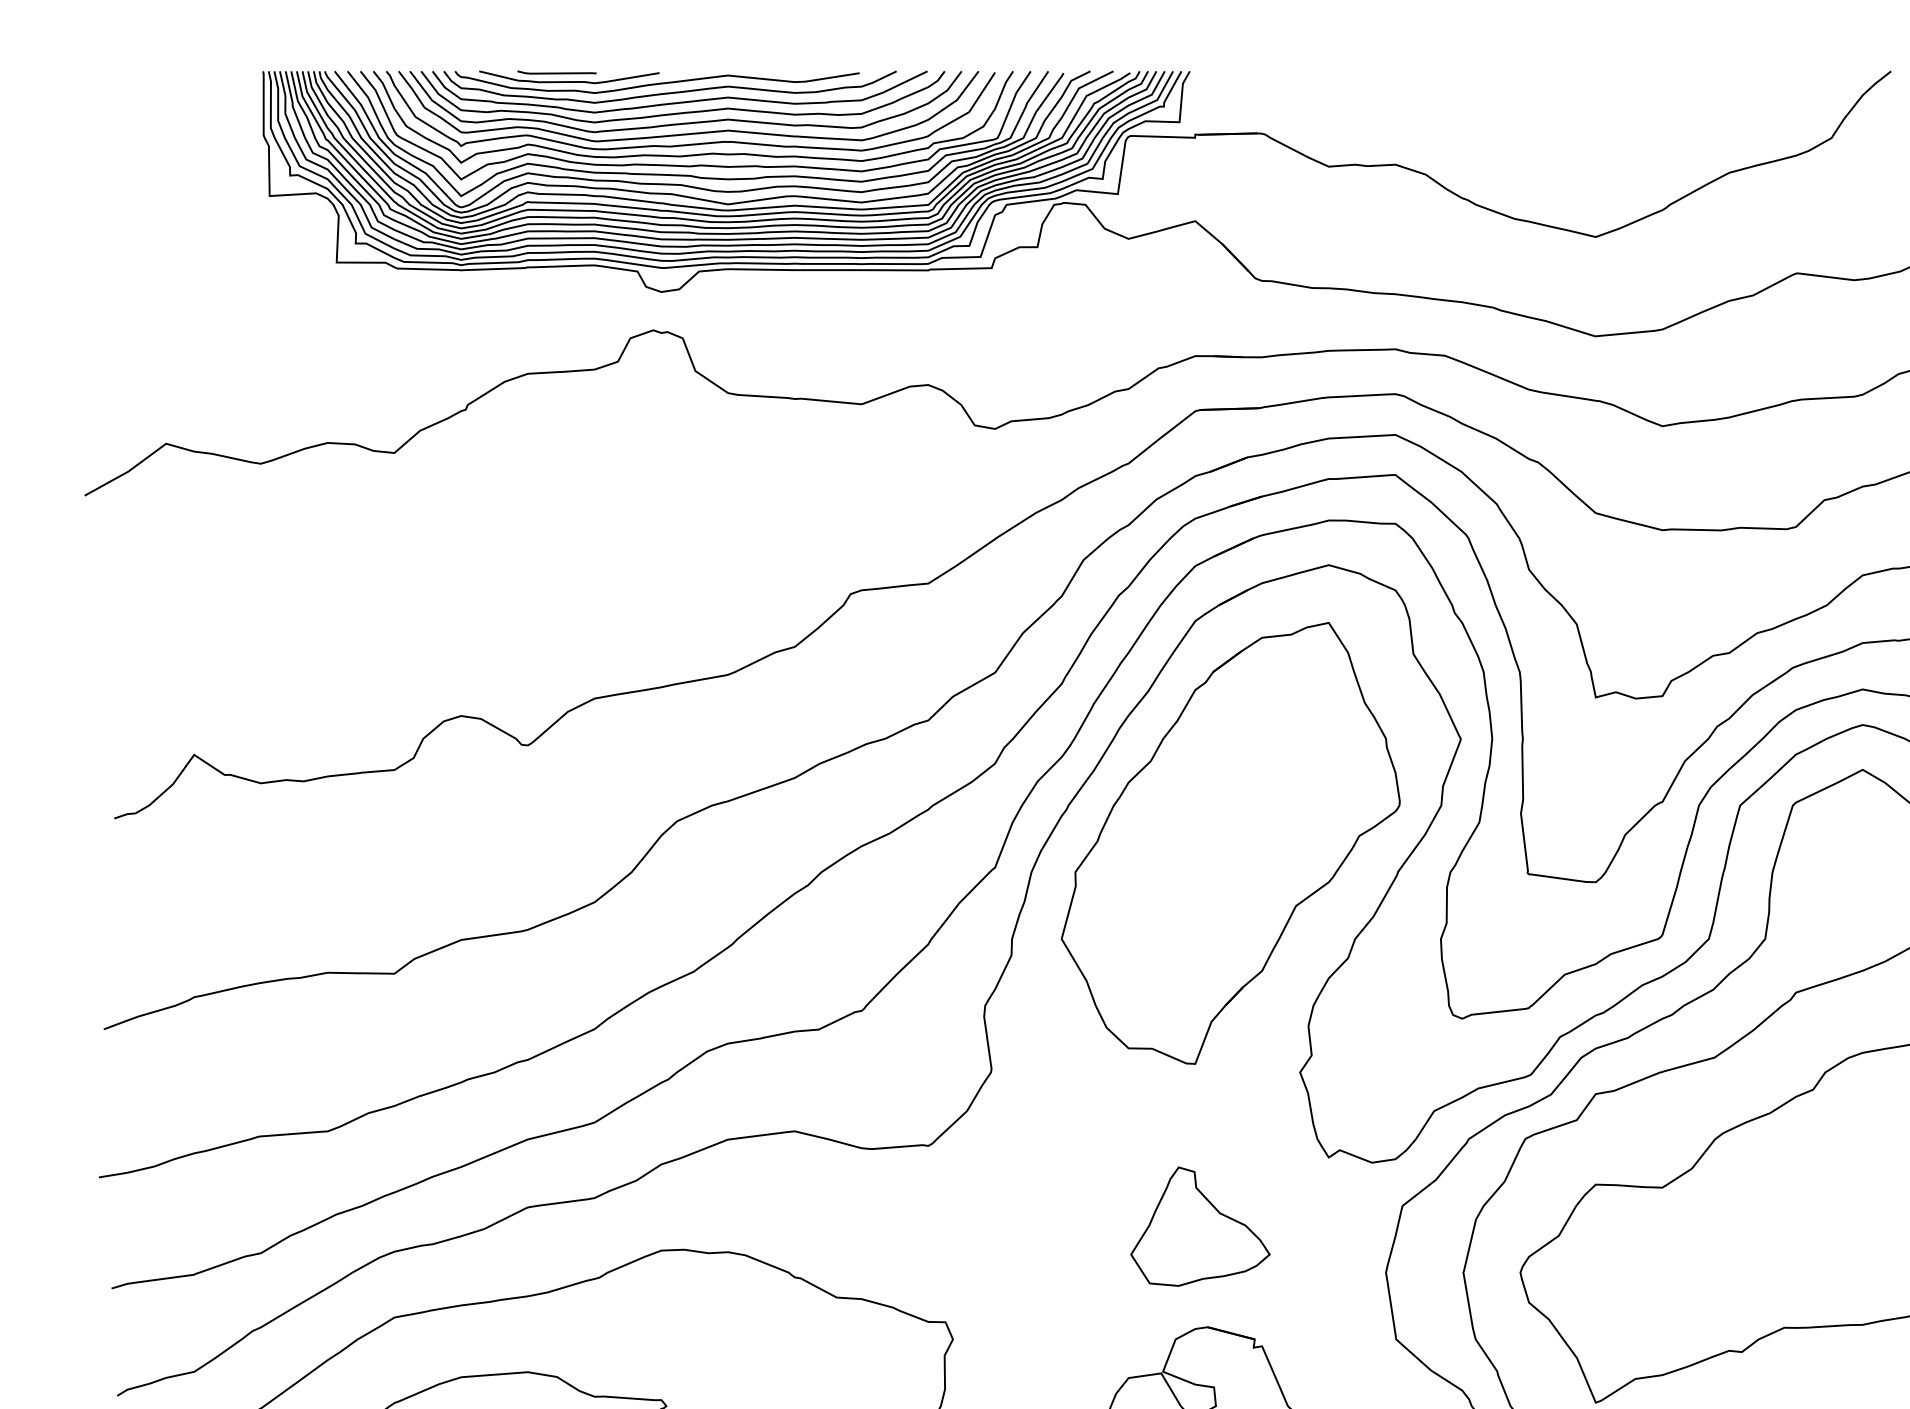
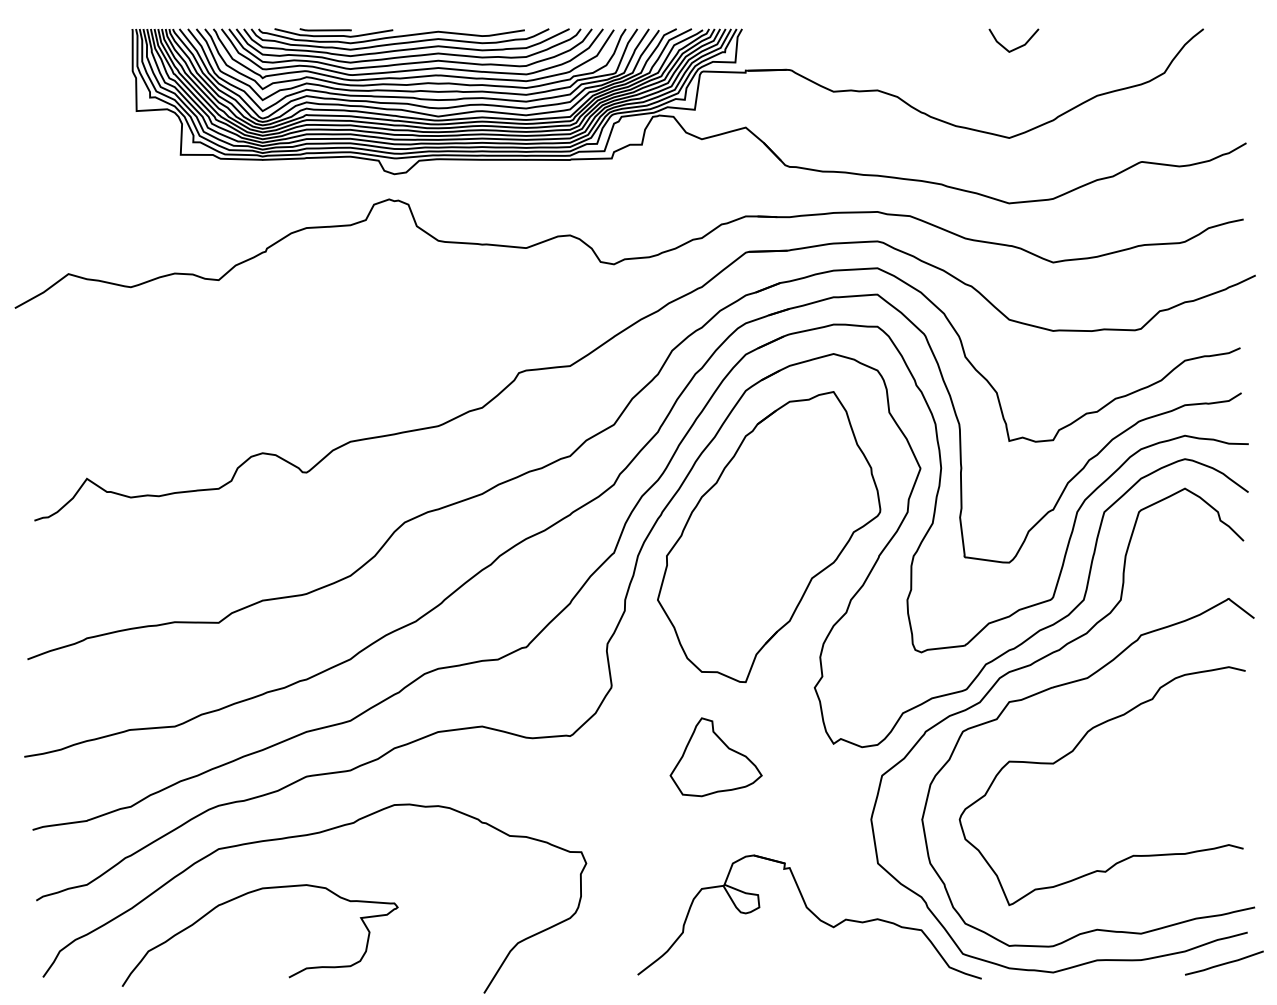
line: (1606, 99) -> (1016, 47), added
part: (1199, 1226) -> (715, 757), moved

